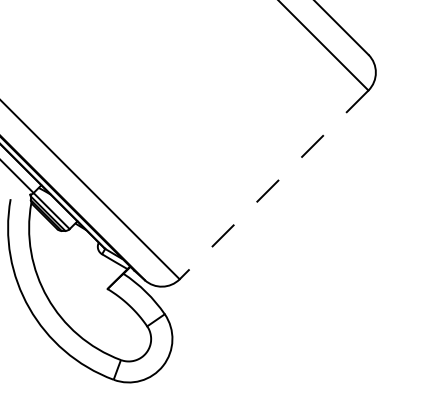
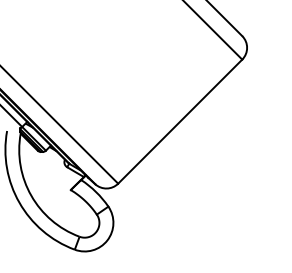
line: (274, 184) -> (180, 121), dashed -> solid

